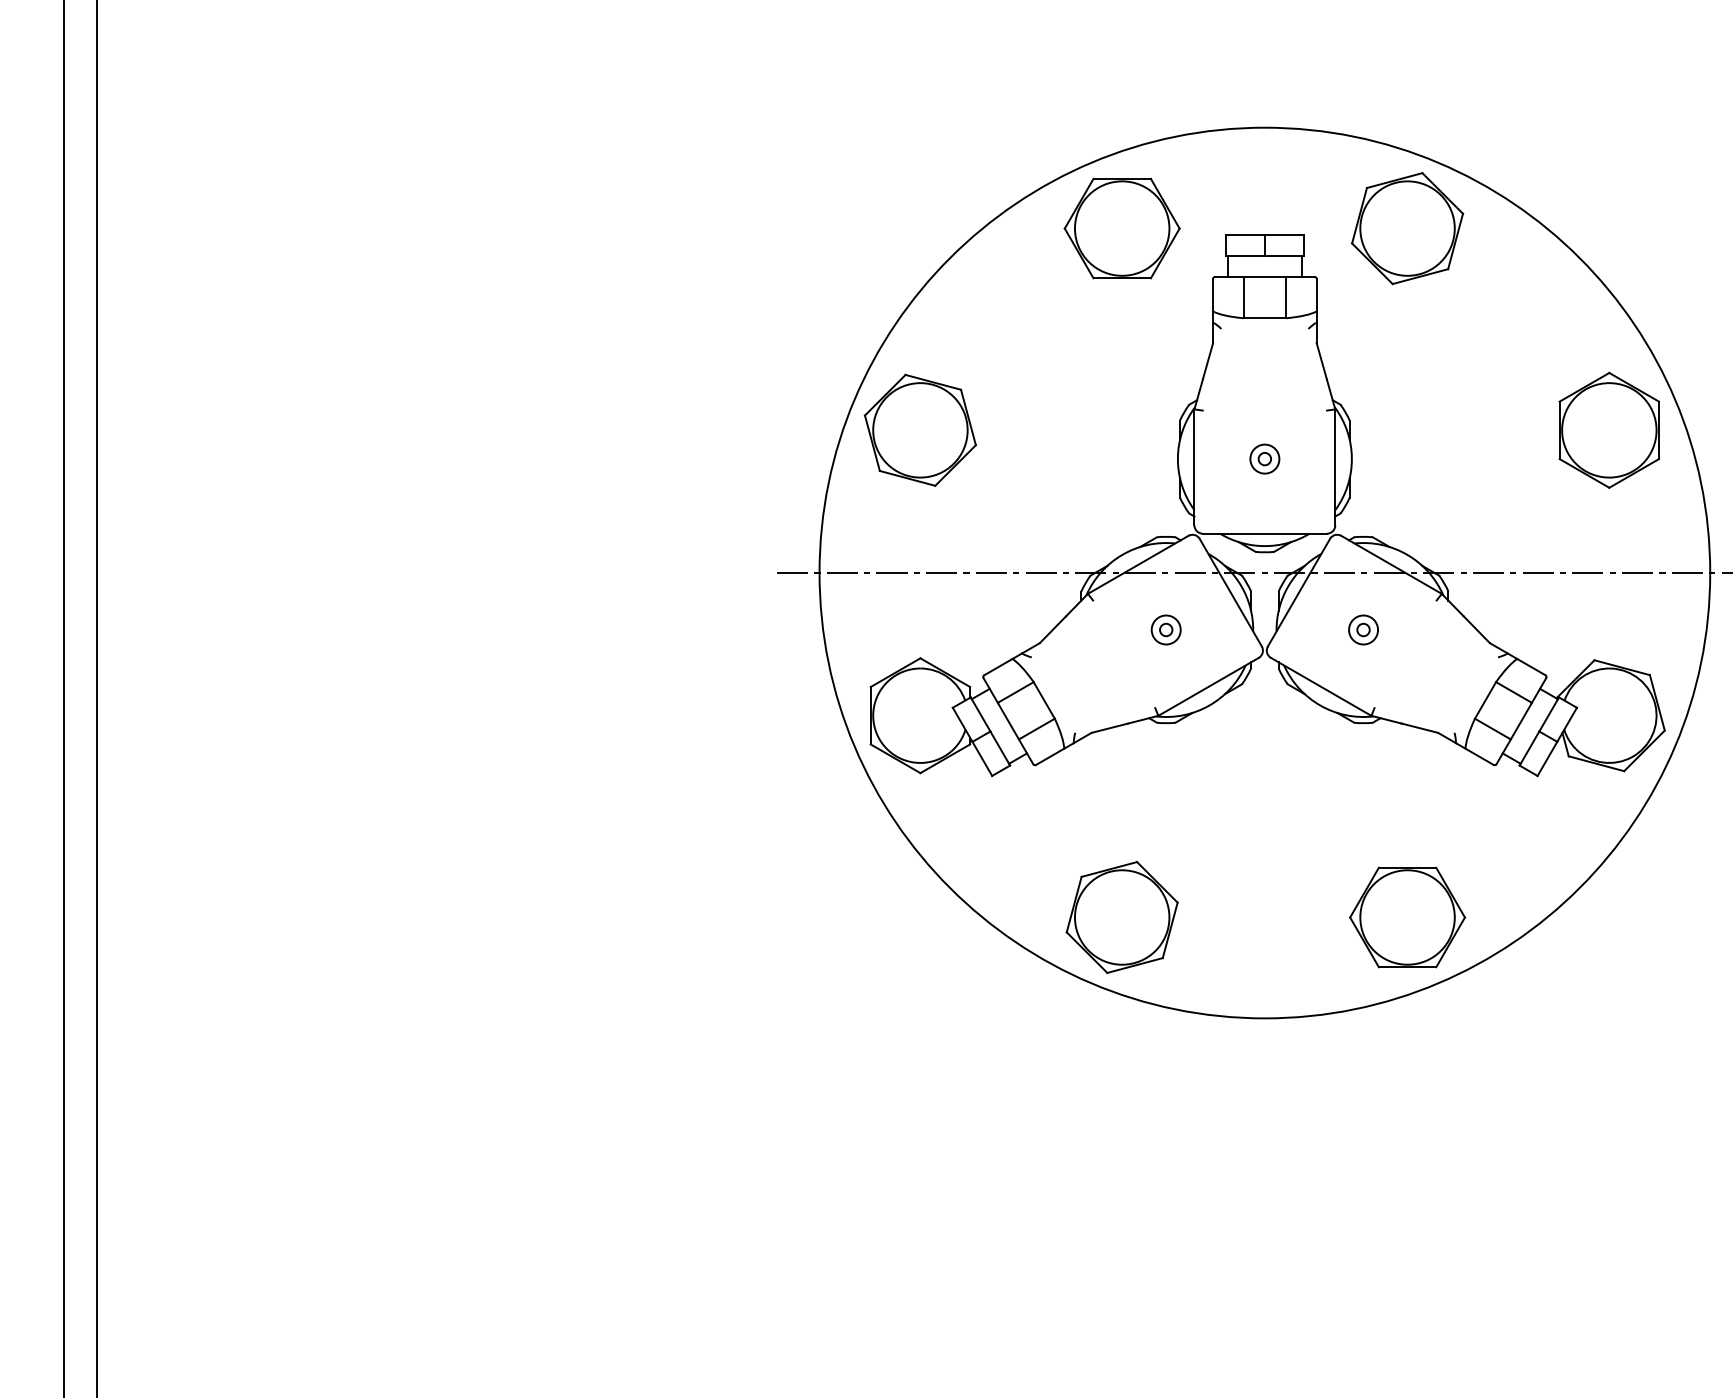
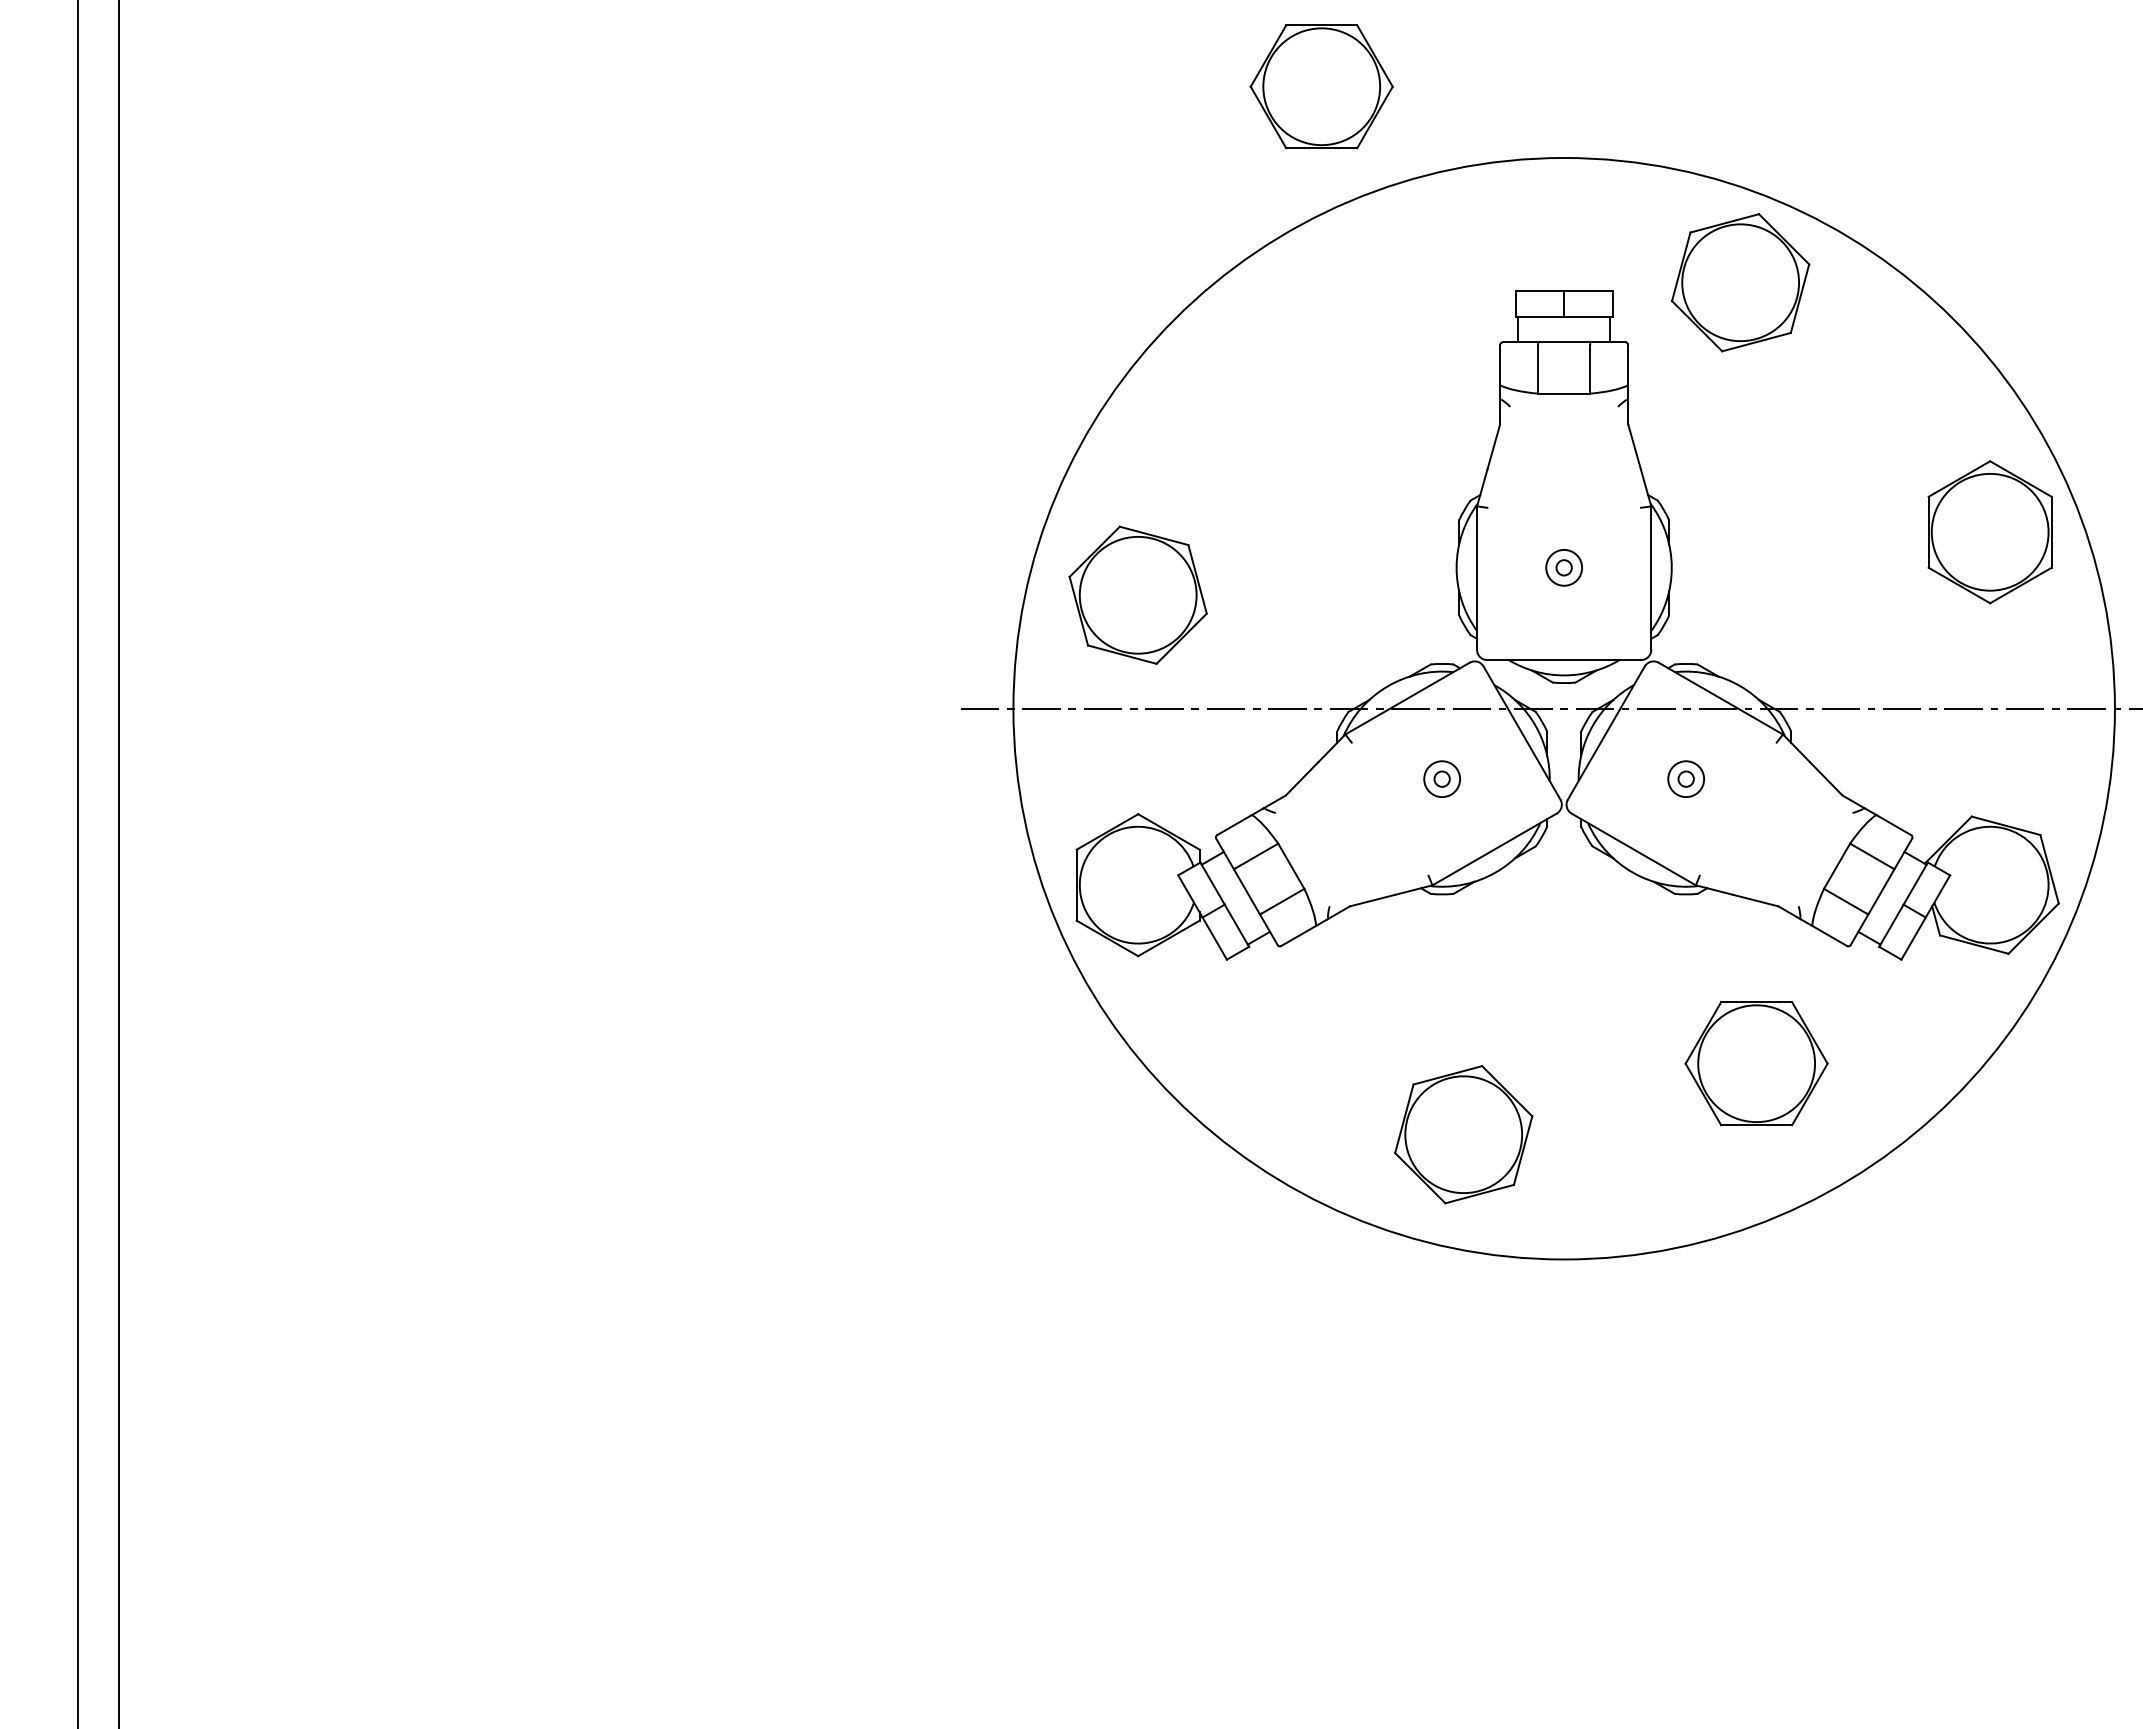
part: (1122, 228) -> (1321, 86), moved
part: (919, 429) -> (1137, 594), moved
part: (1122, 917) -> (1463, 1134), moved
part: (1407, 917) -> (1756, 1063), moved

